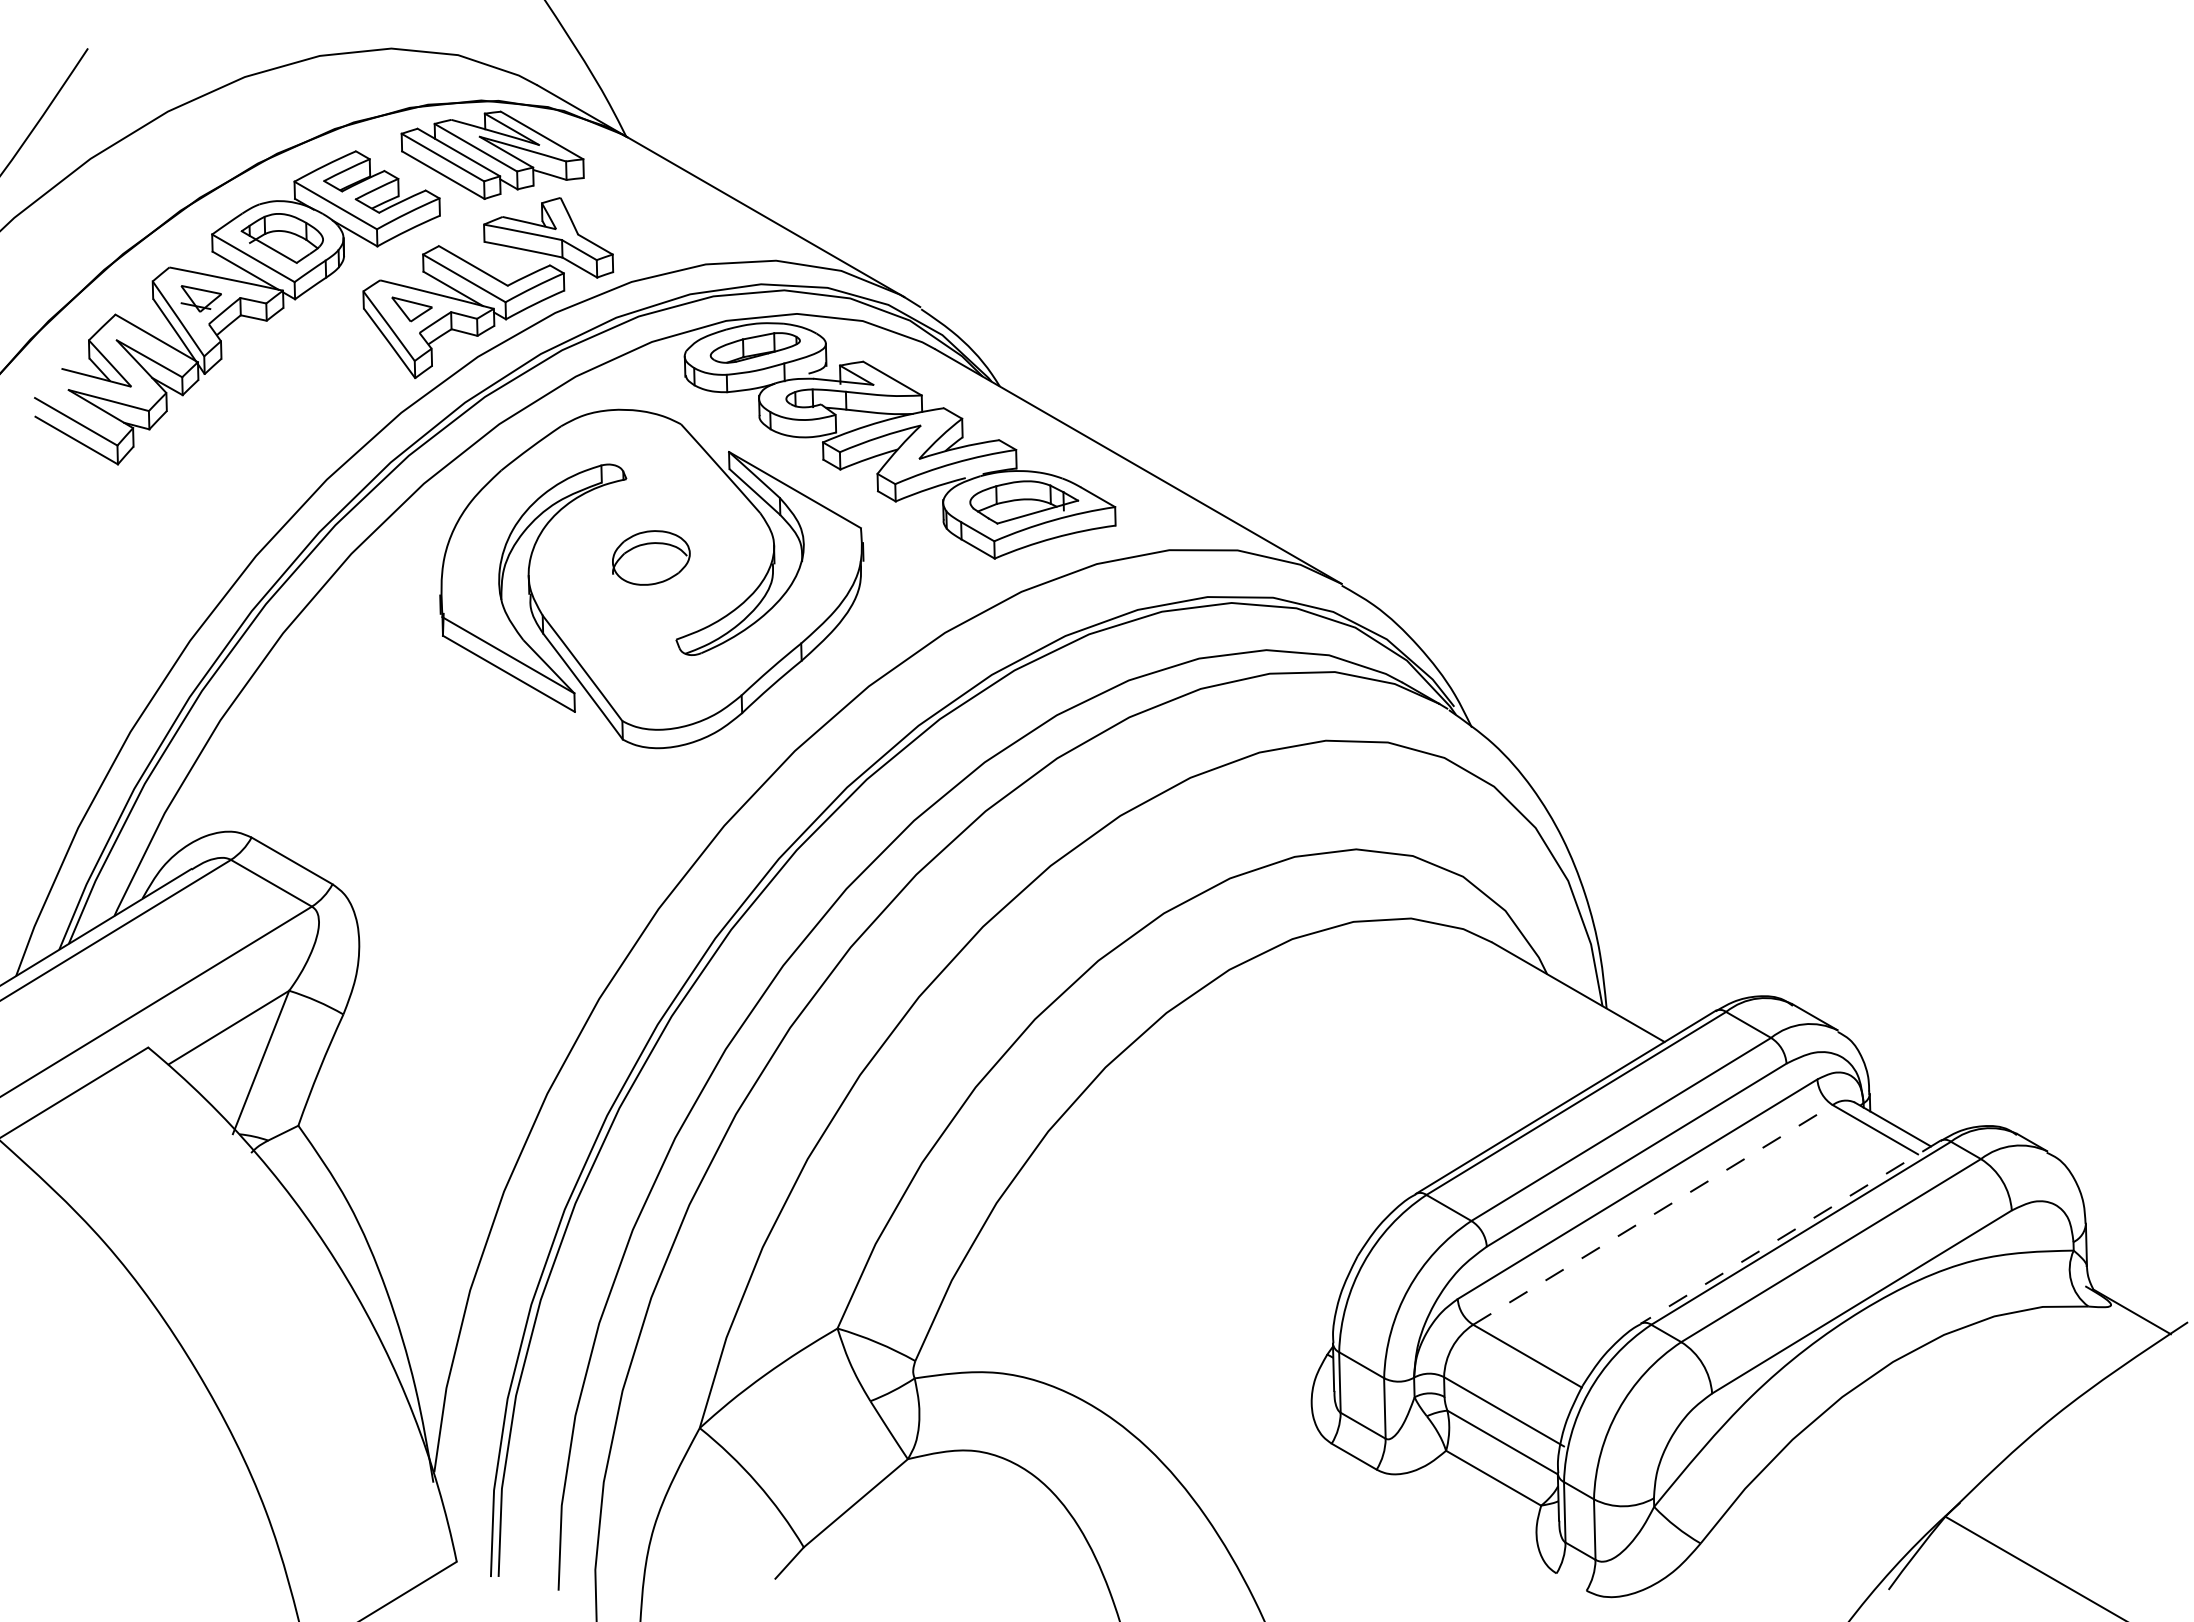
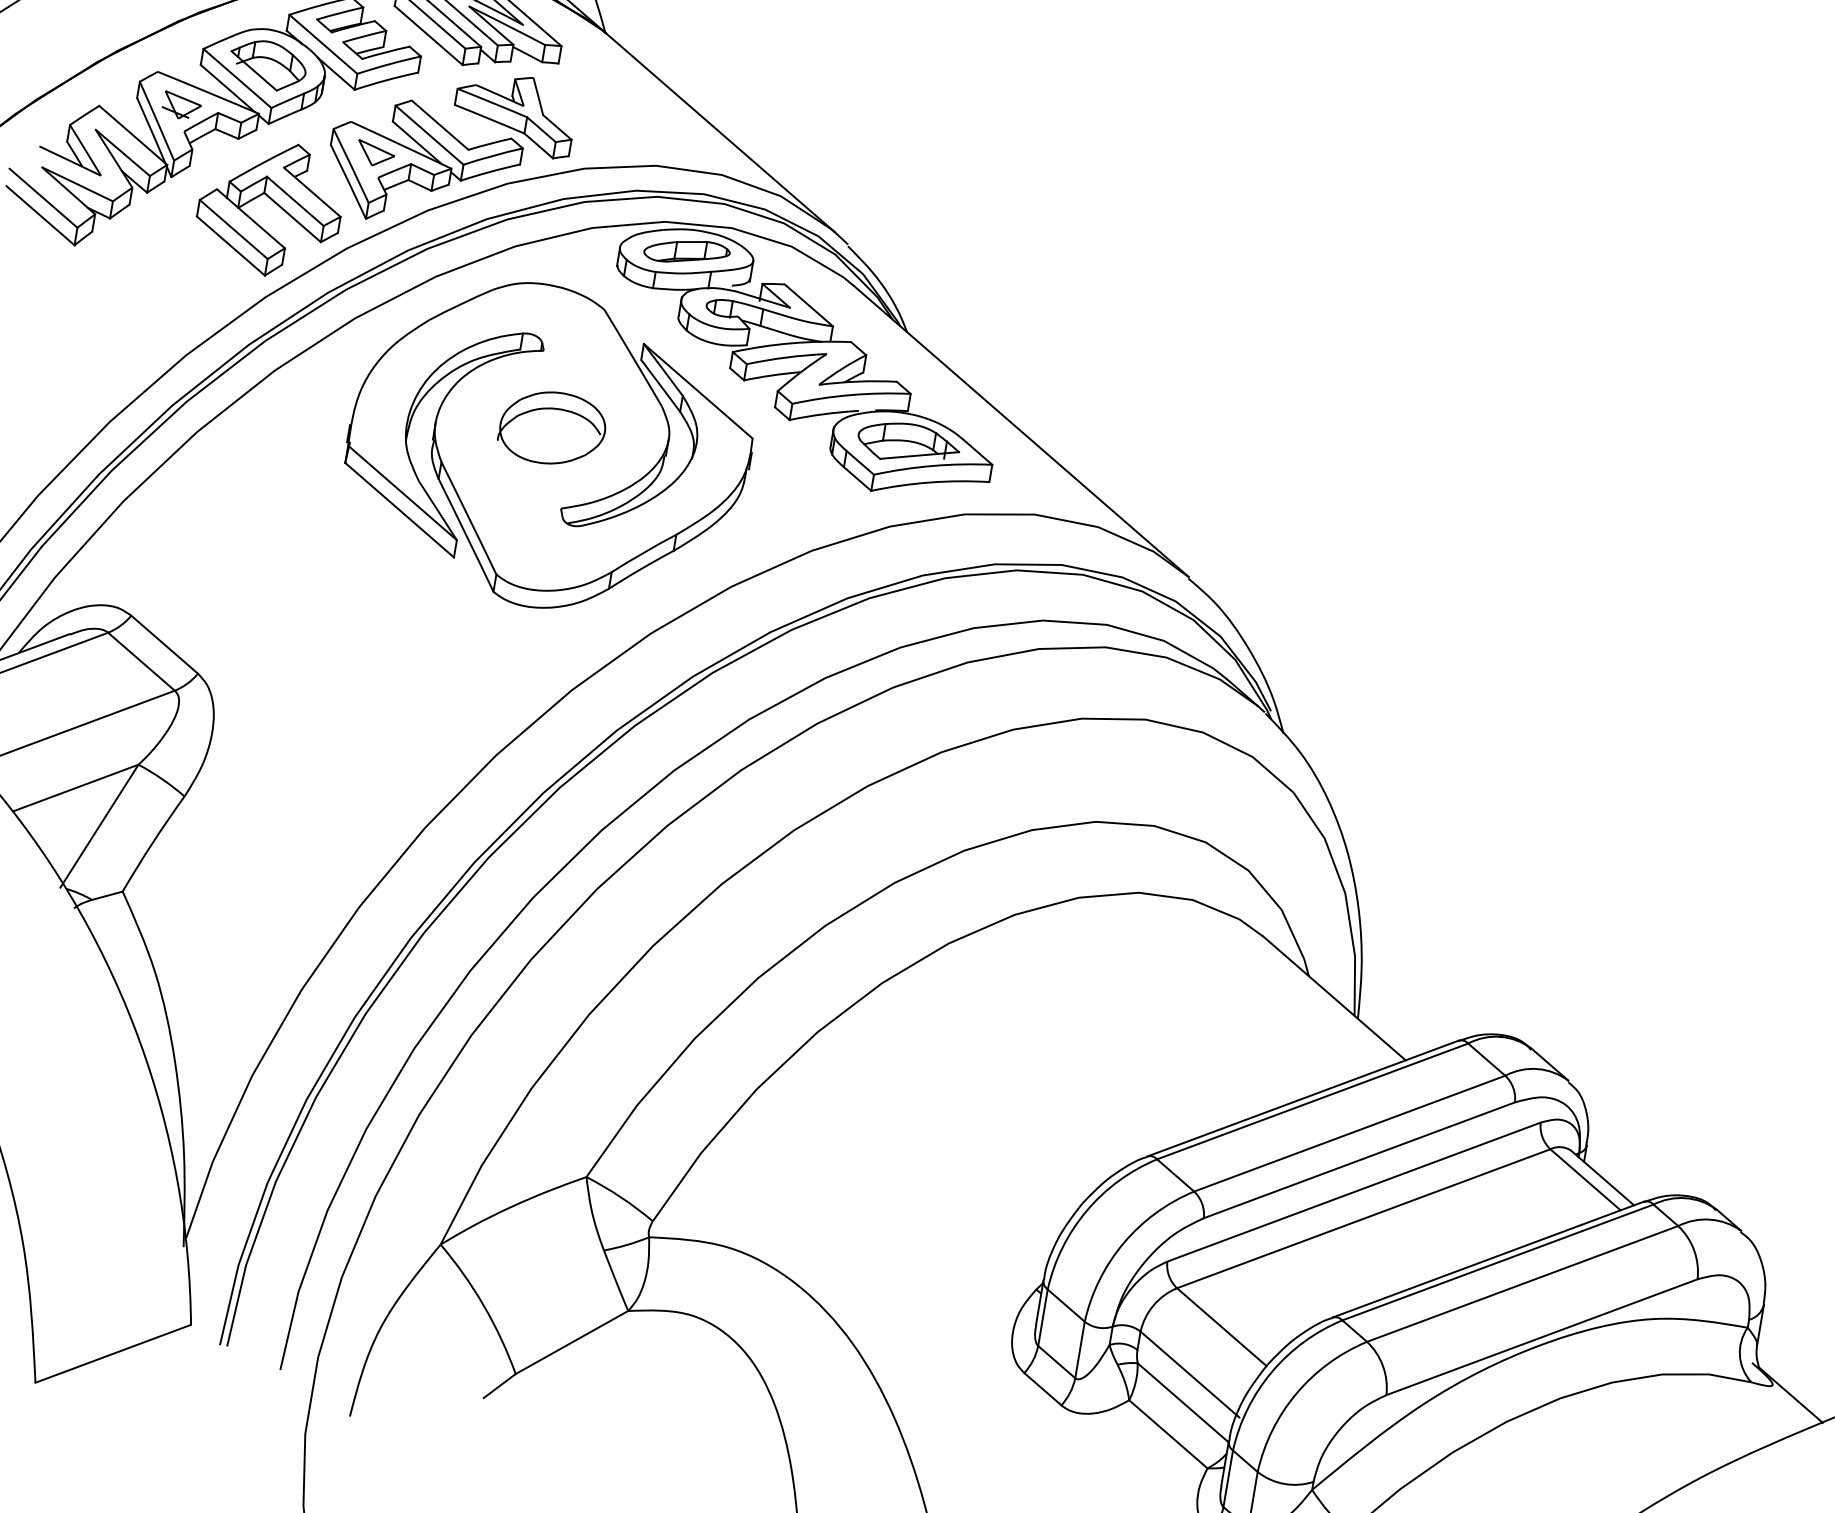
part: (317, 380) -> (274, 203), added
part: (651, 557) -> (552, 427), size x1.43
line: (1652, 1214) -> (1363, 1218), dashed -> solid
line: (1790, 1232) -> (1488, 1259), dashed -> solid

